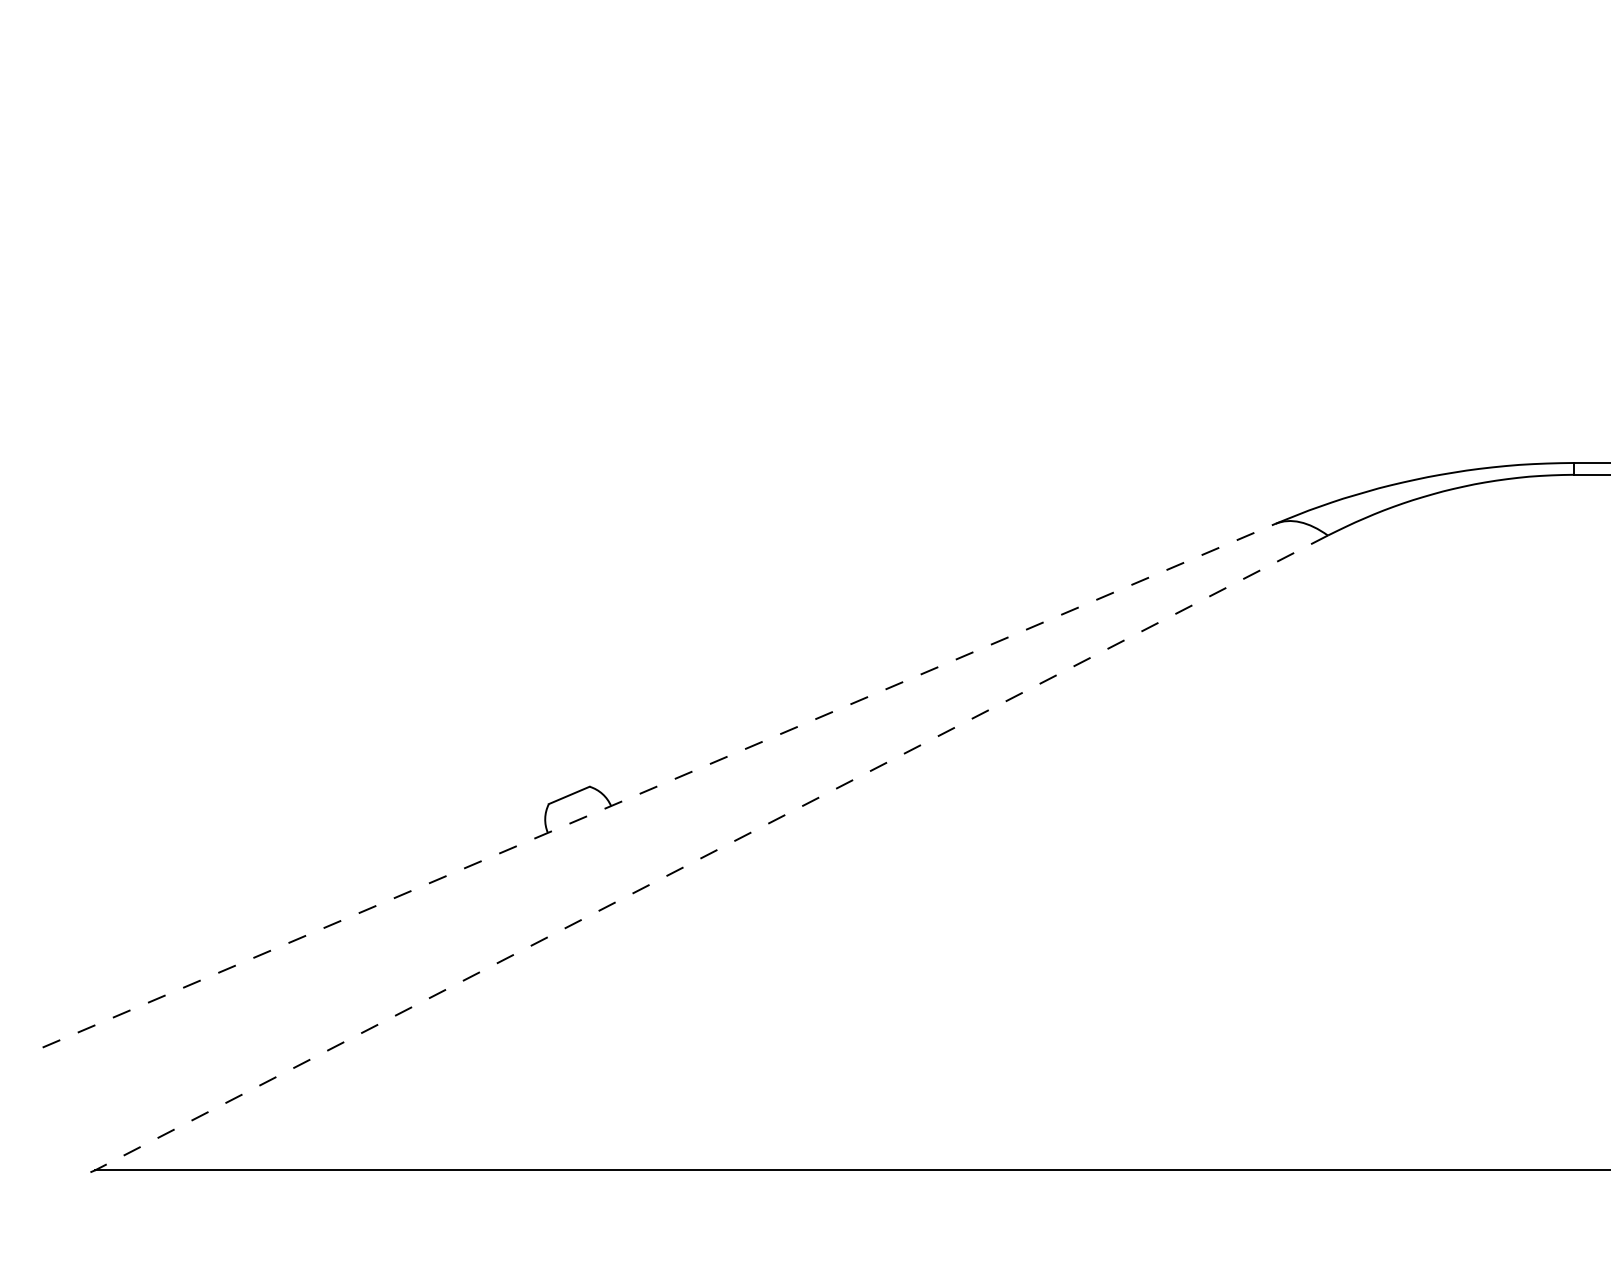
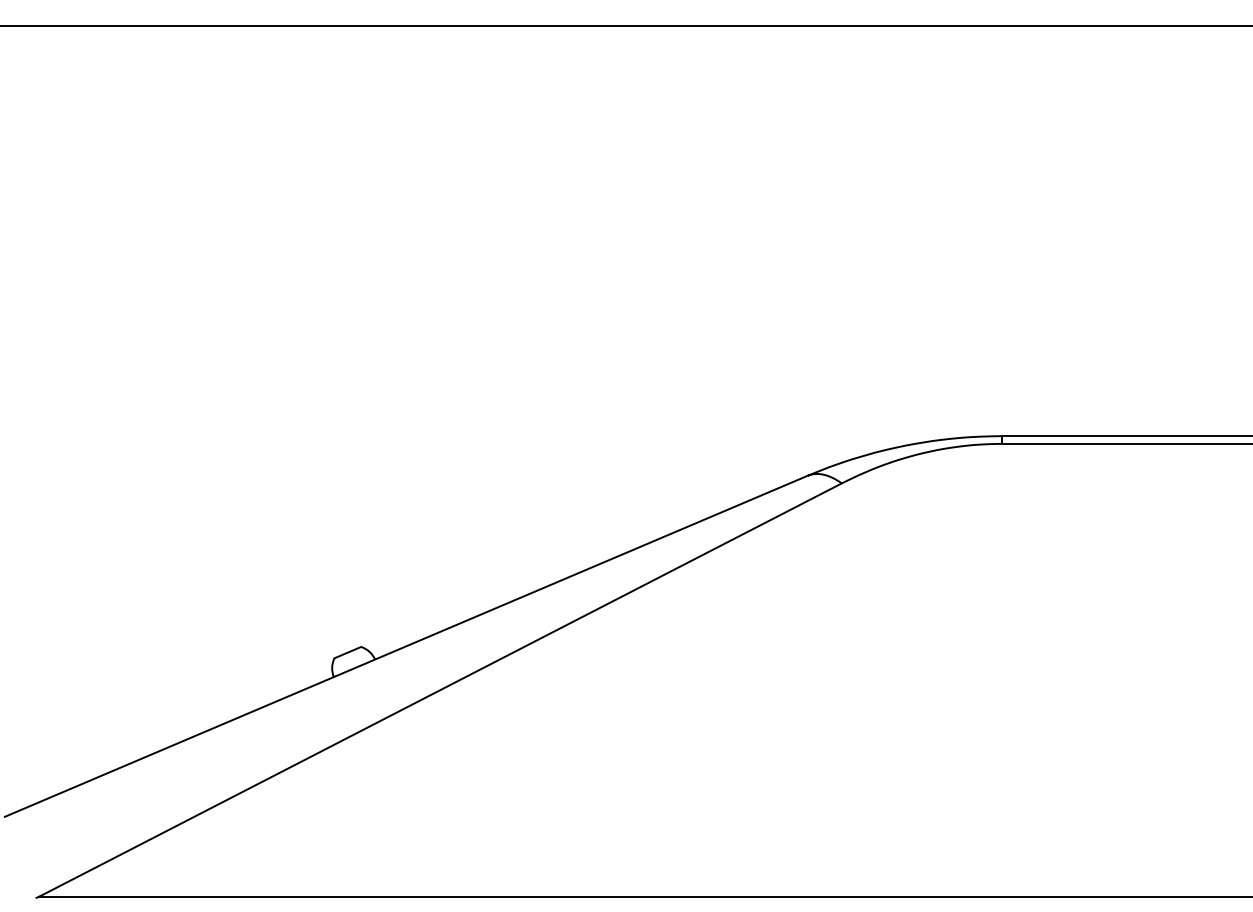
line: (659, 786) -> (406, 646), dashed -> solid
line: (711, 853) -> (440, 690), dashed -> solid

